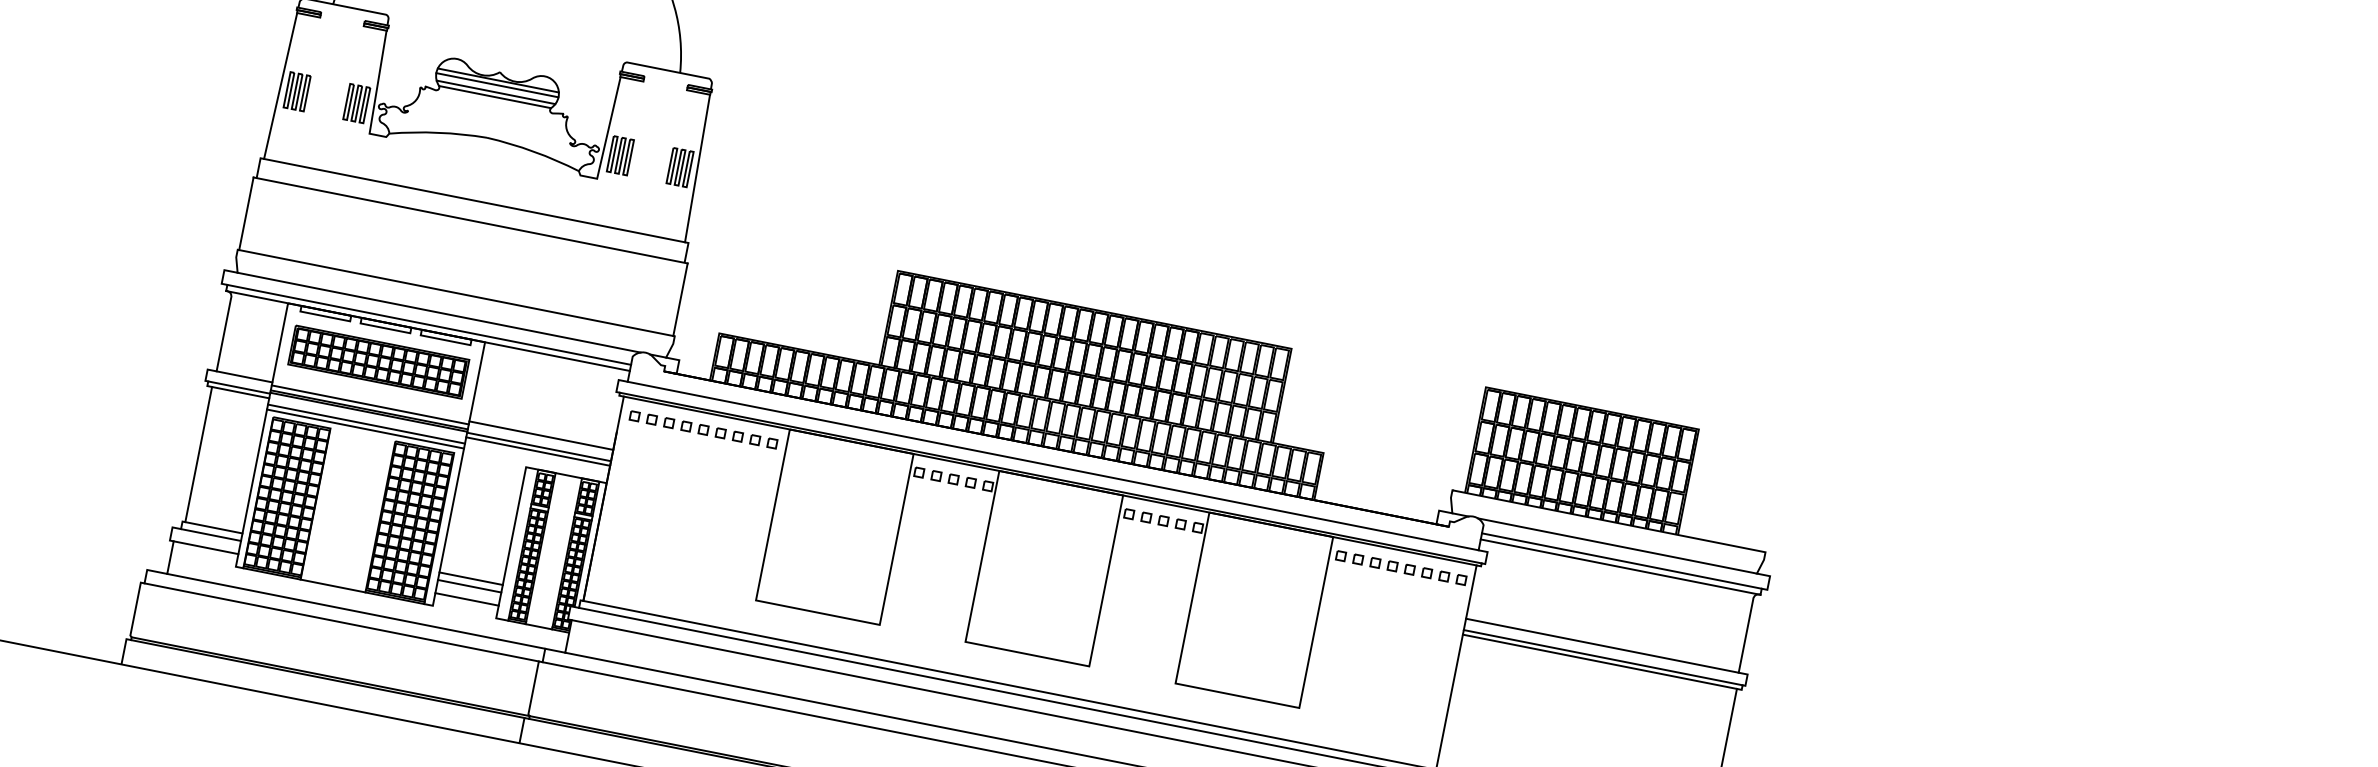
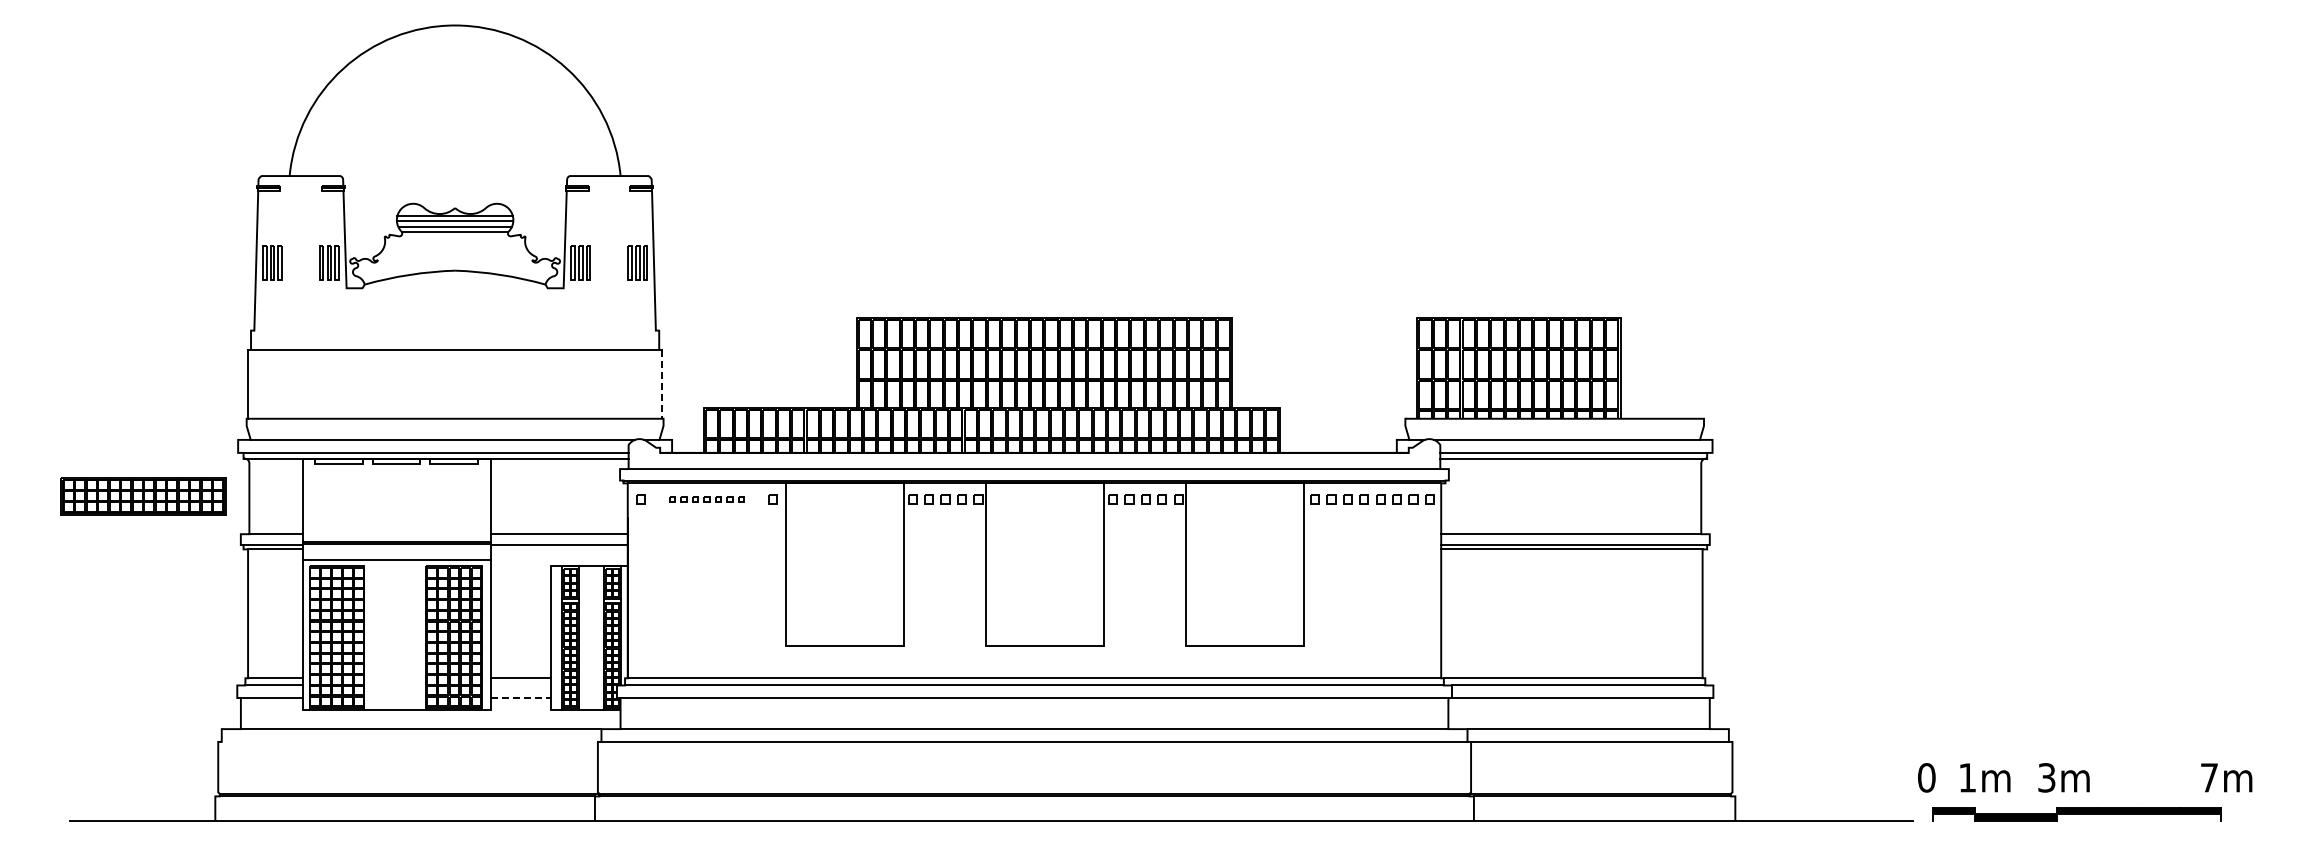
line: (473, 200) -> (454, 330), removed
line: (680, 300) -> (662, 384), solid -> dashed
part: (378, 362) -> (143, 496), moved
line: (370, 405) -> (396, 537), removed
line: (366, 424) -> (396, 555), removed
part: (703, 429) -> (706, 499), size x0.7
line: (537, 451) -> (558, 549), removed
line: (469, 586) -> (520, 685), removed
line: (467, 600) -> (521, 698), solid -> dashed
line: (341, 621) -> (409, 741), removed

